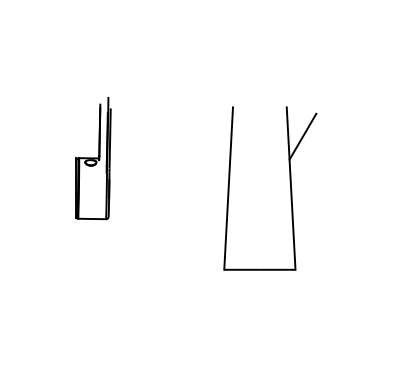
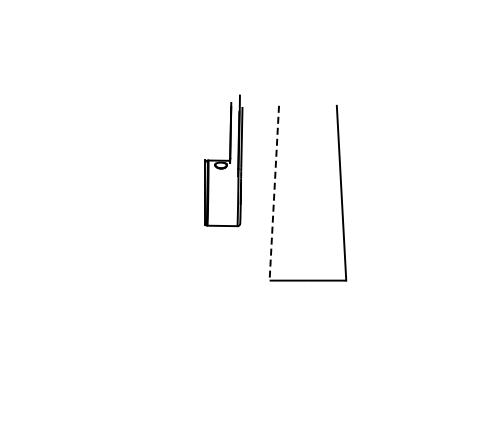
line: (302, 136) -> (353, 137), removed
part: (93, 158) -> (223, 160), moved
line: (228, 188) -> (274, 193), solid -> dashed

